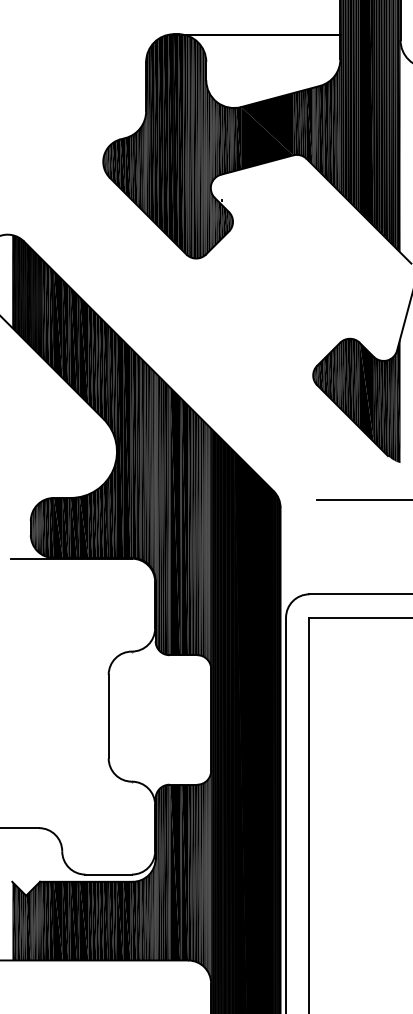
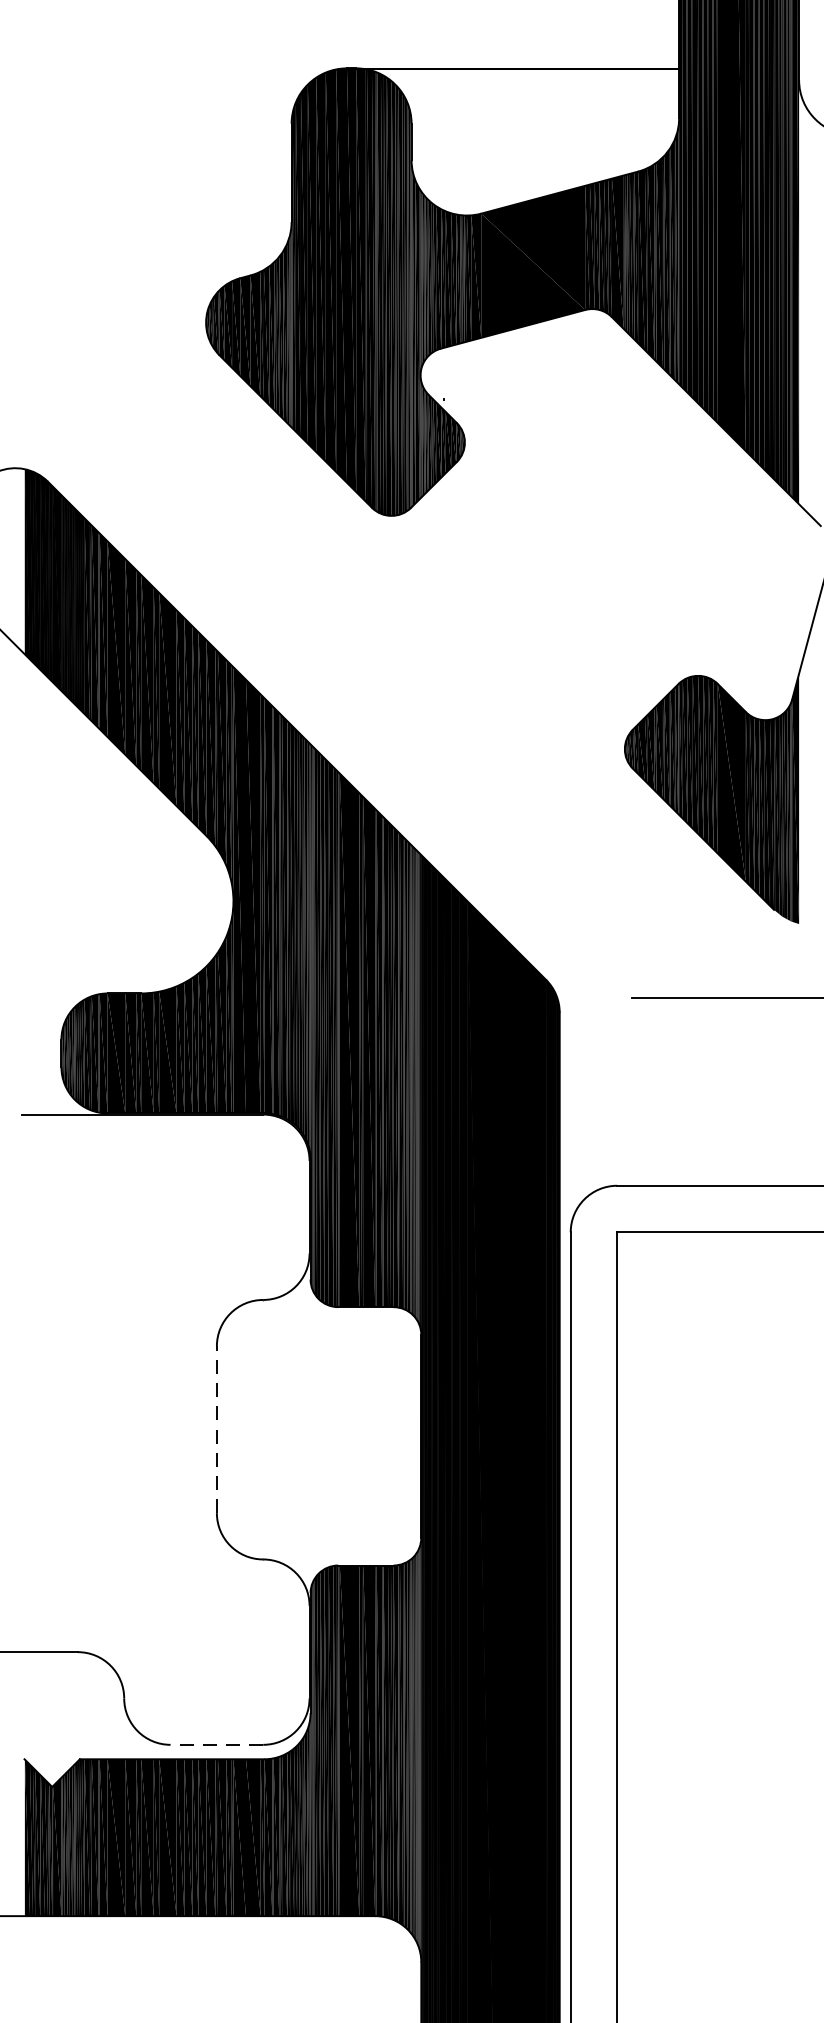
line: (108, 716) -> (216, 1429), solid -> dashed
line: (108, 874) -> (216, 1744), solid -> dashed

